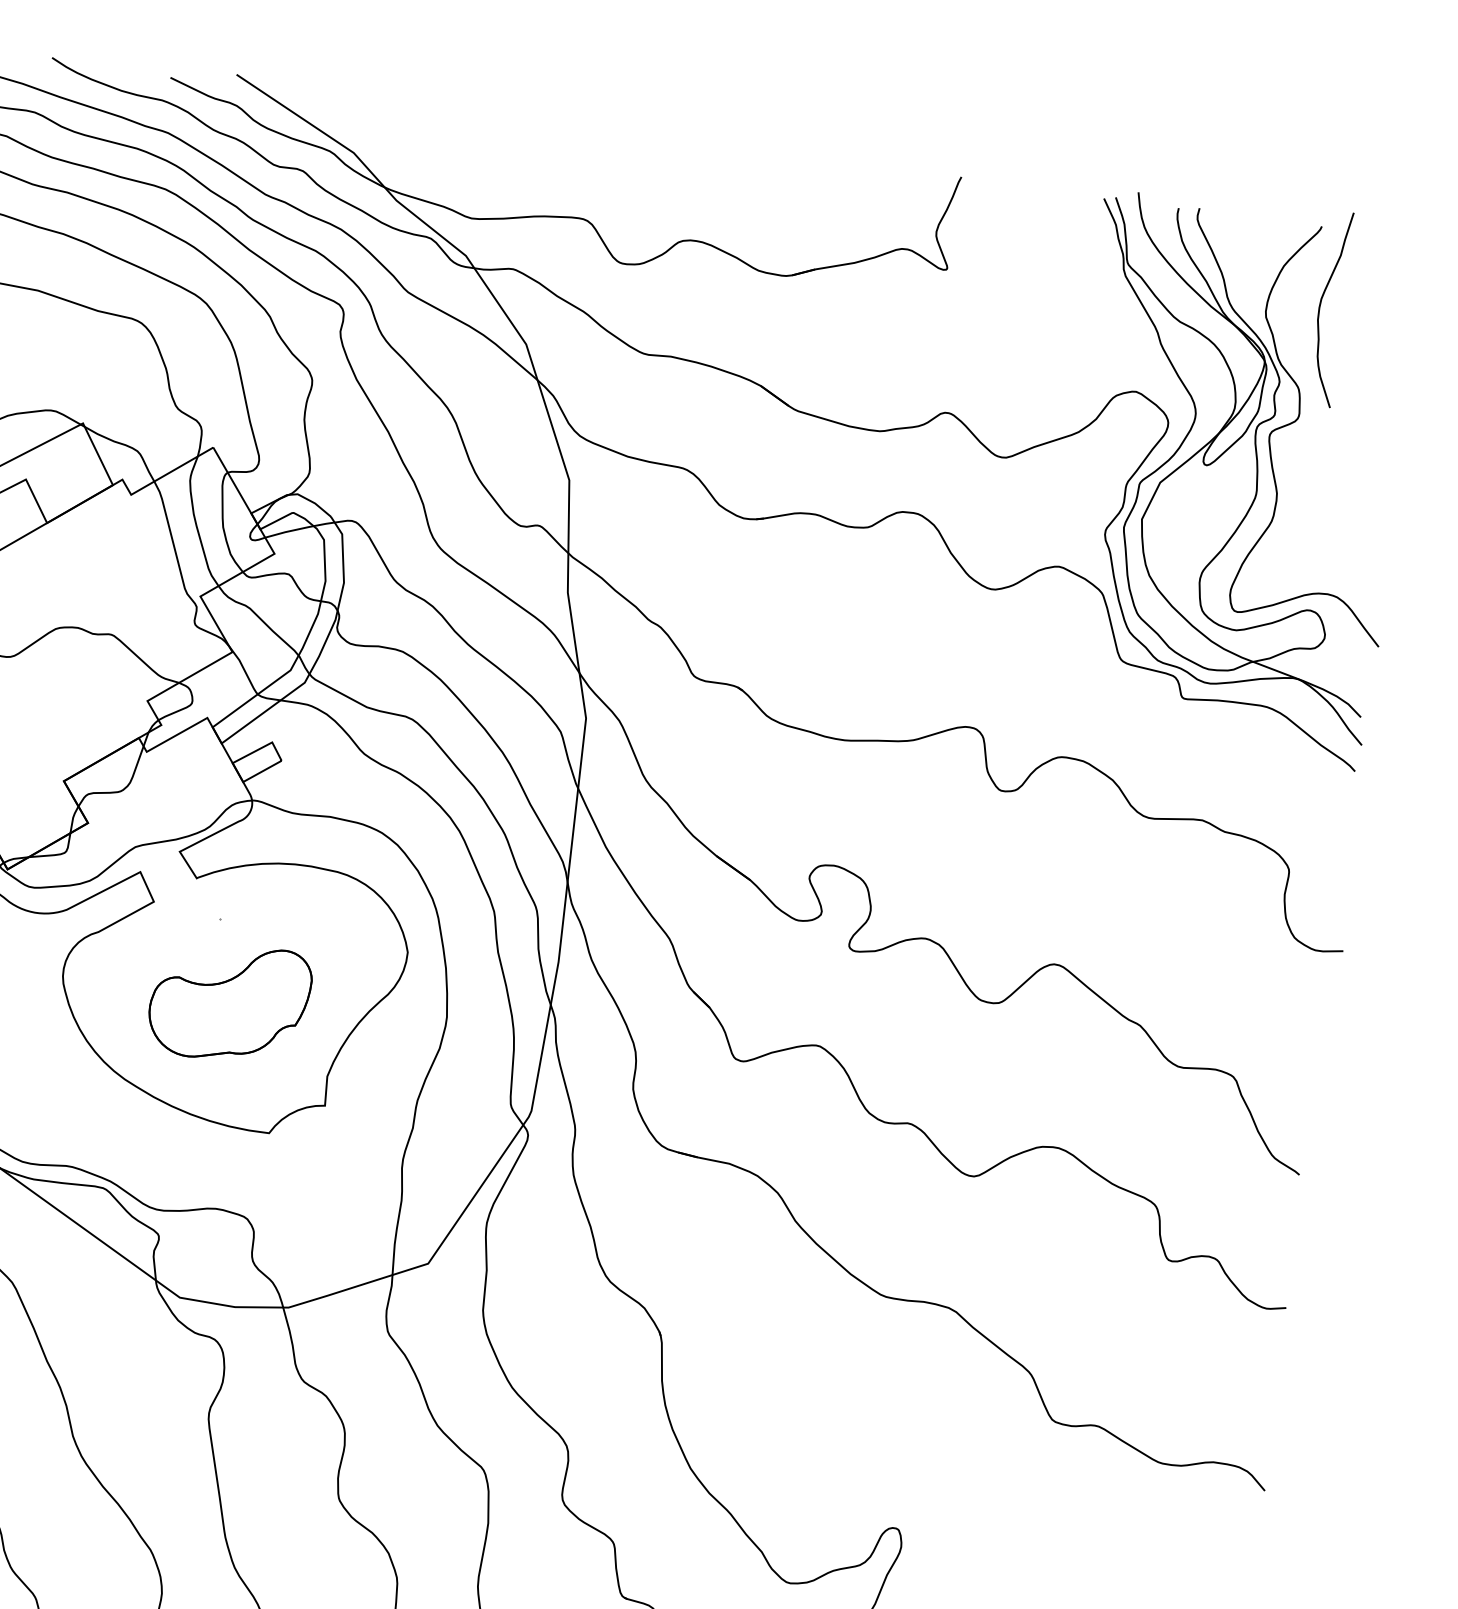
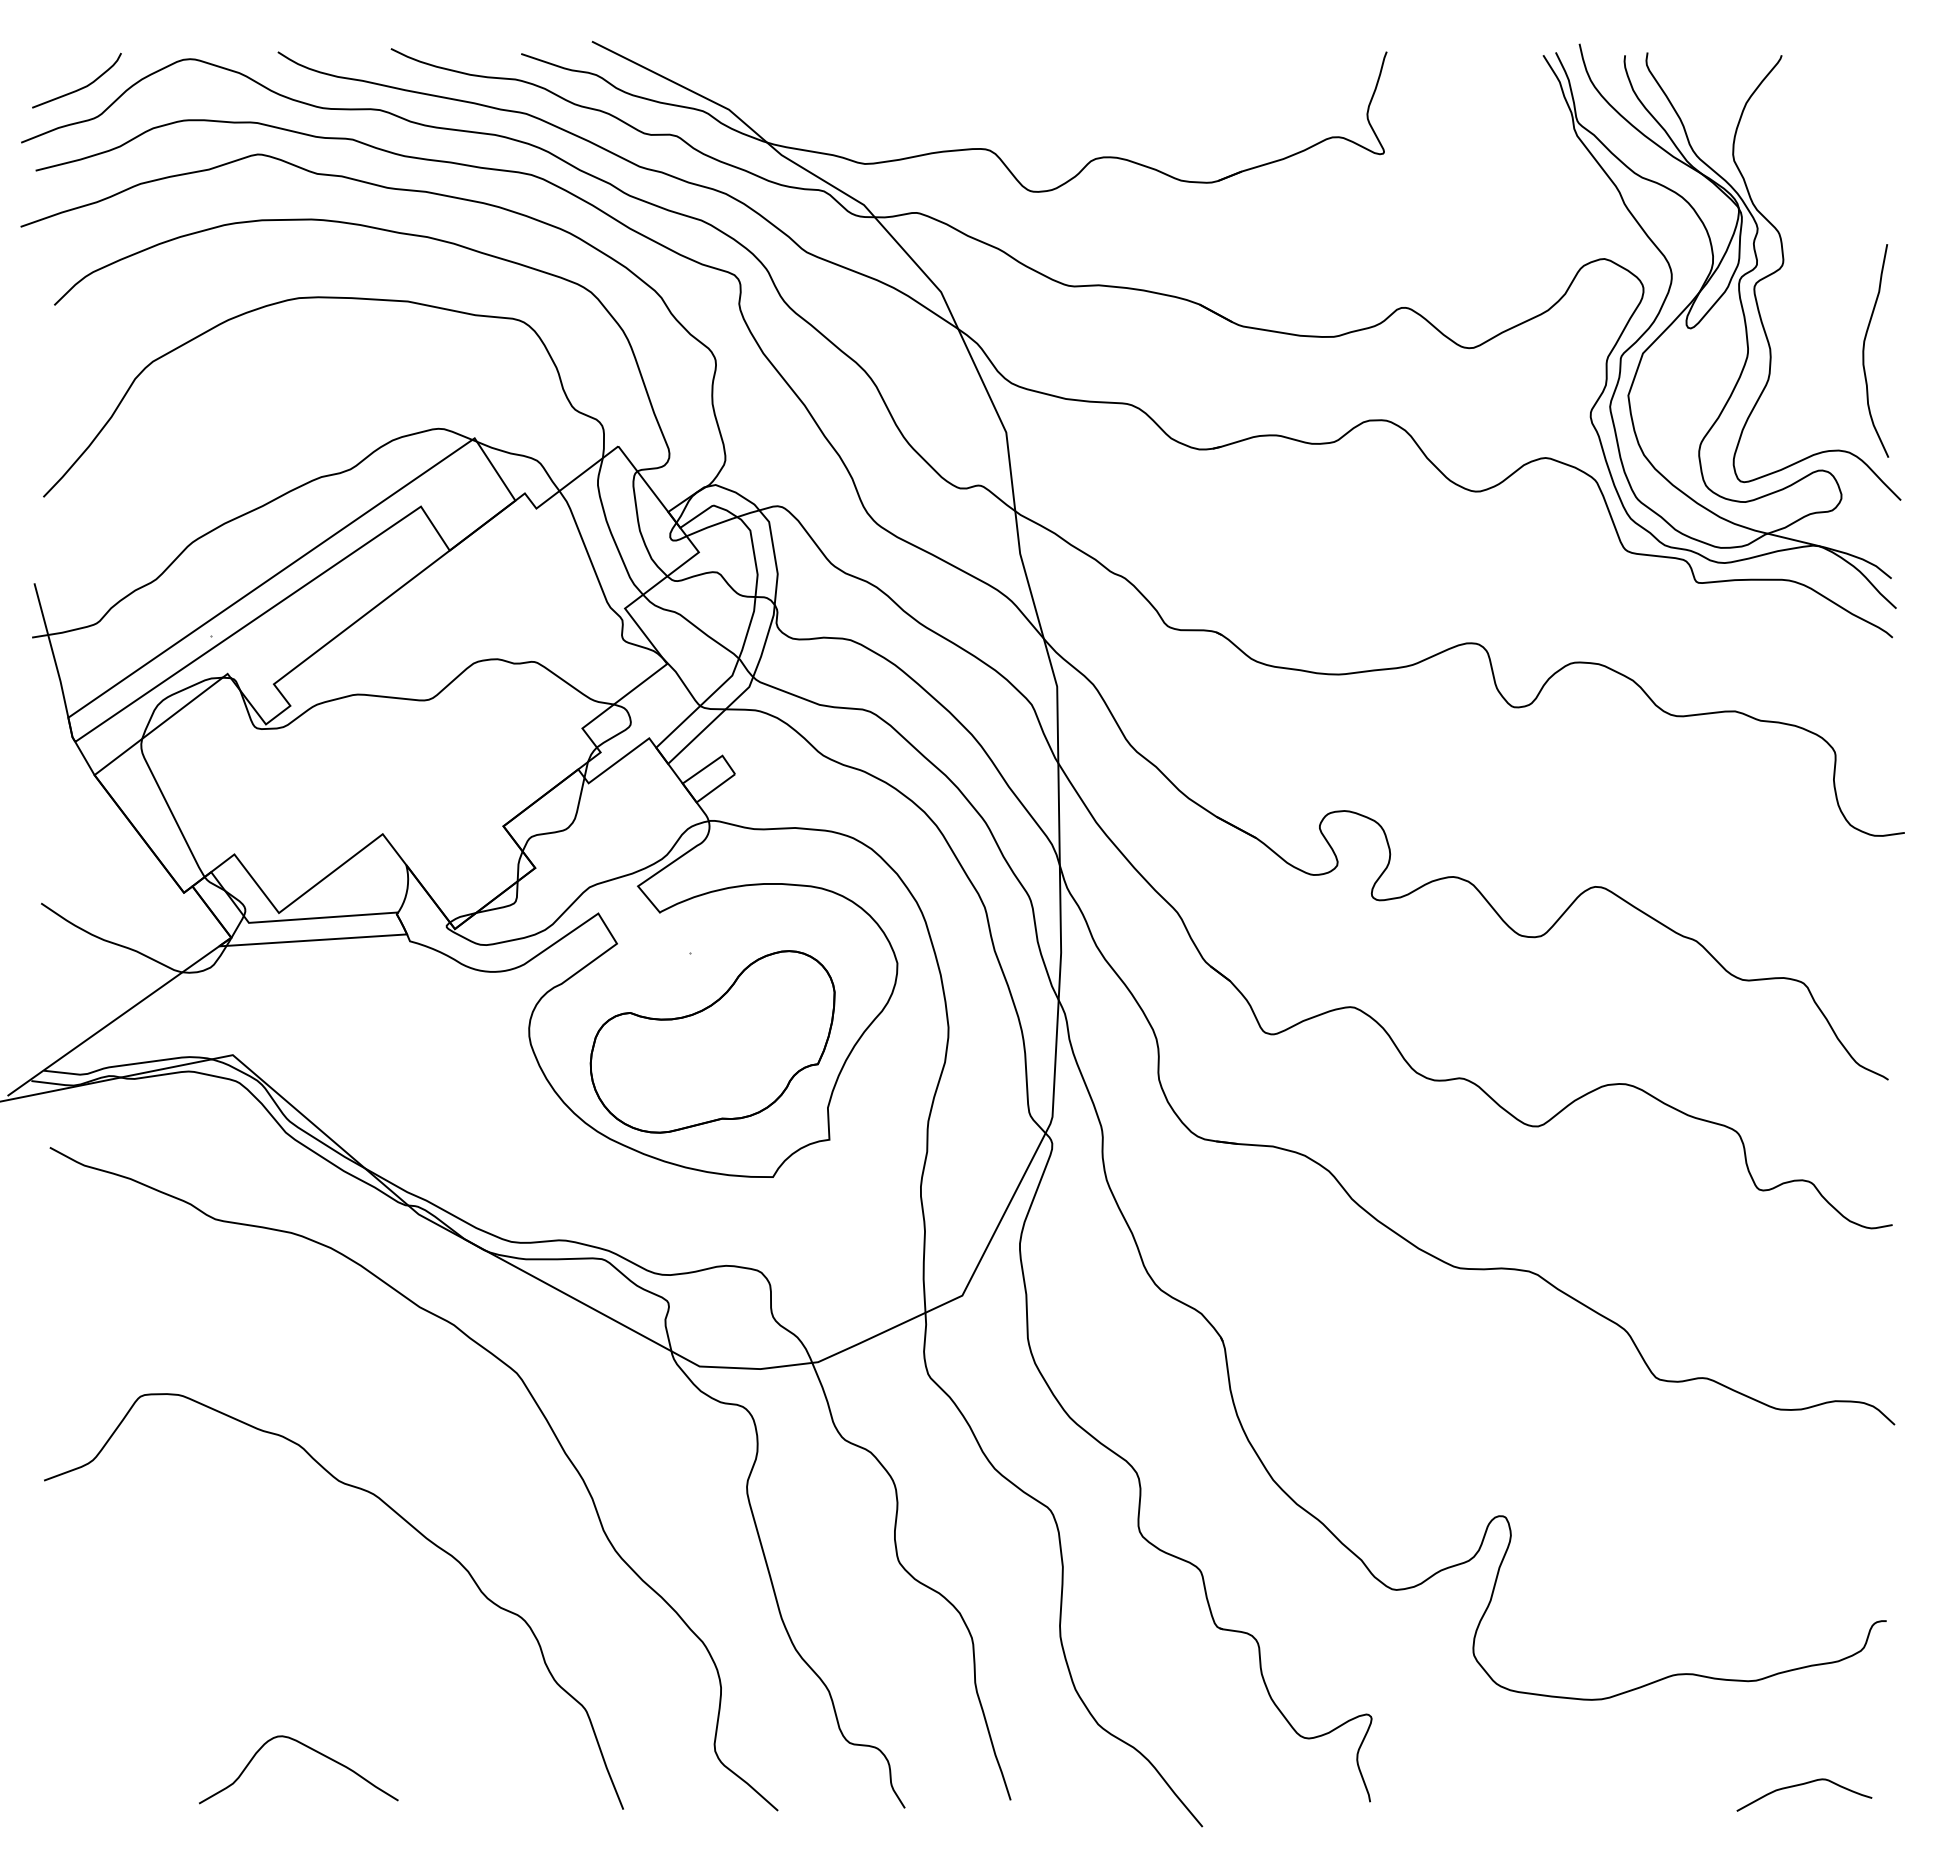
curve: (1320, 307) -> (1864, 350), moved
part: (229, 1002) -> (712, 1041), size x1.43

